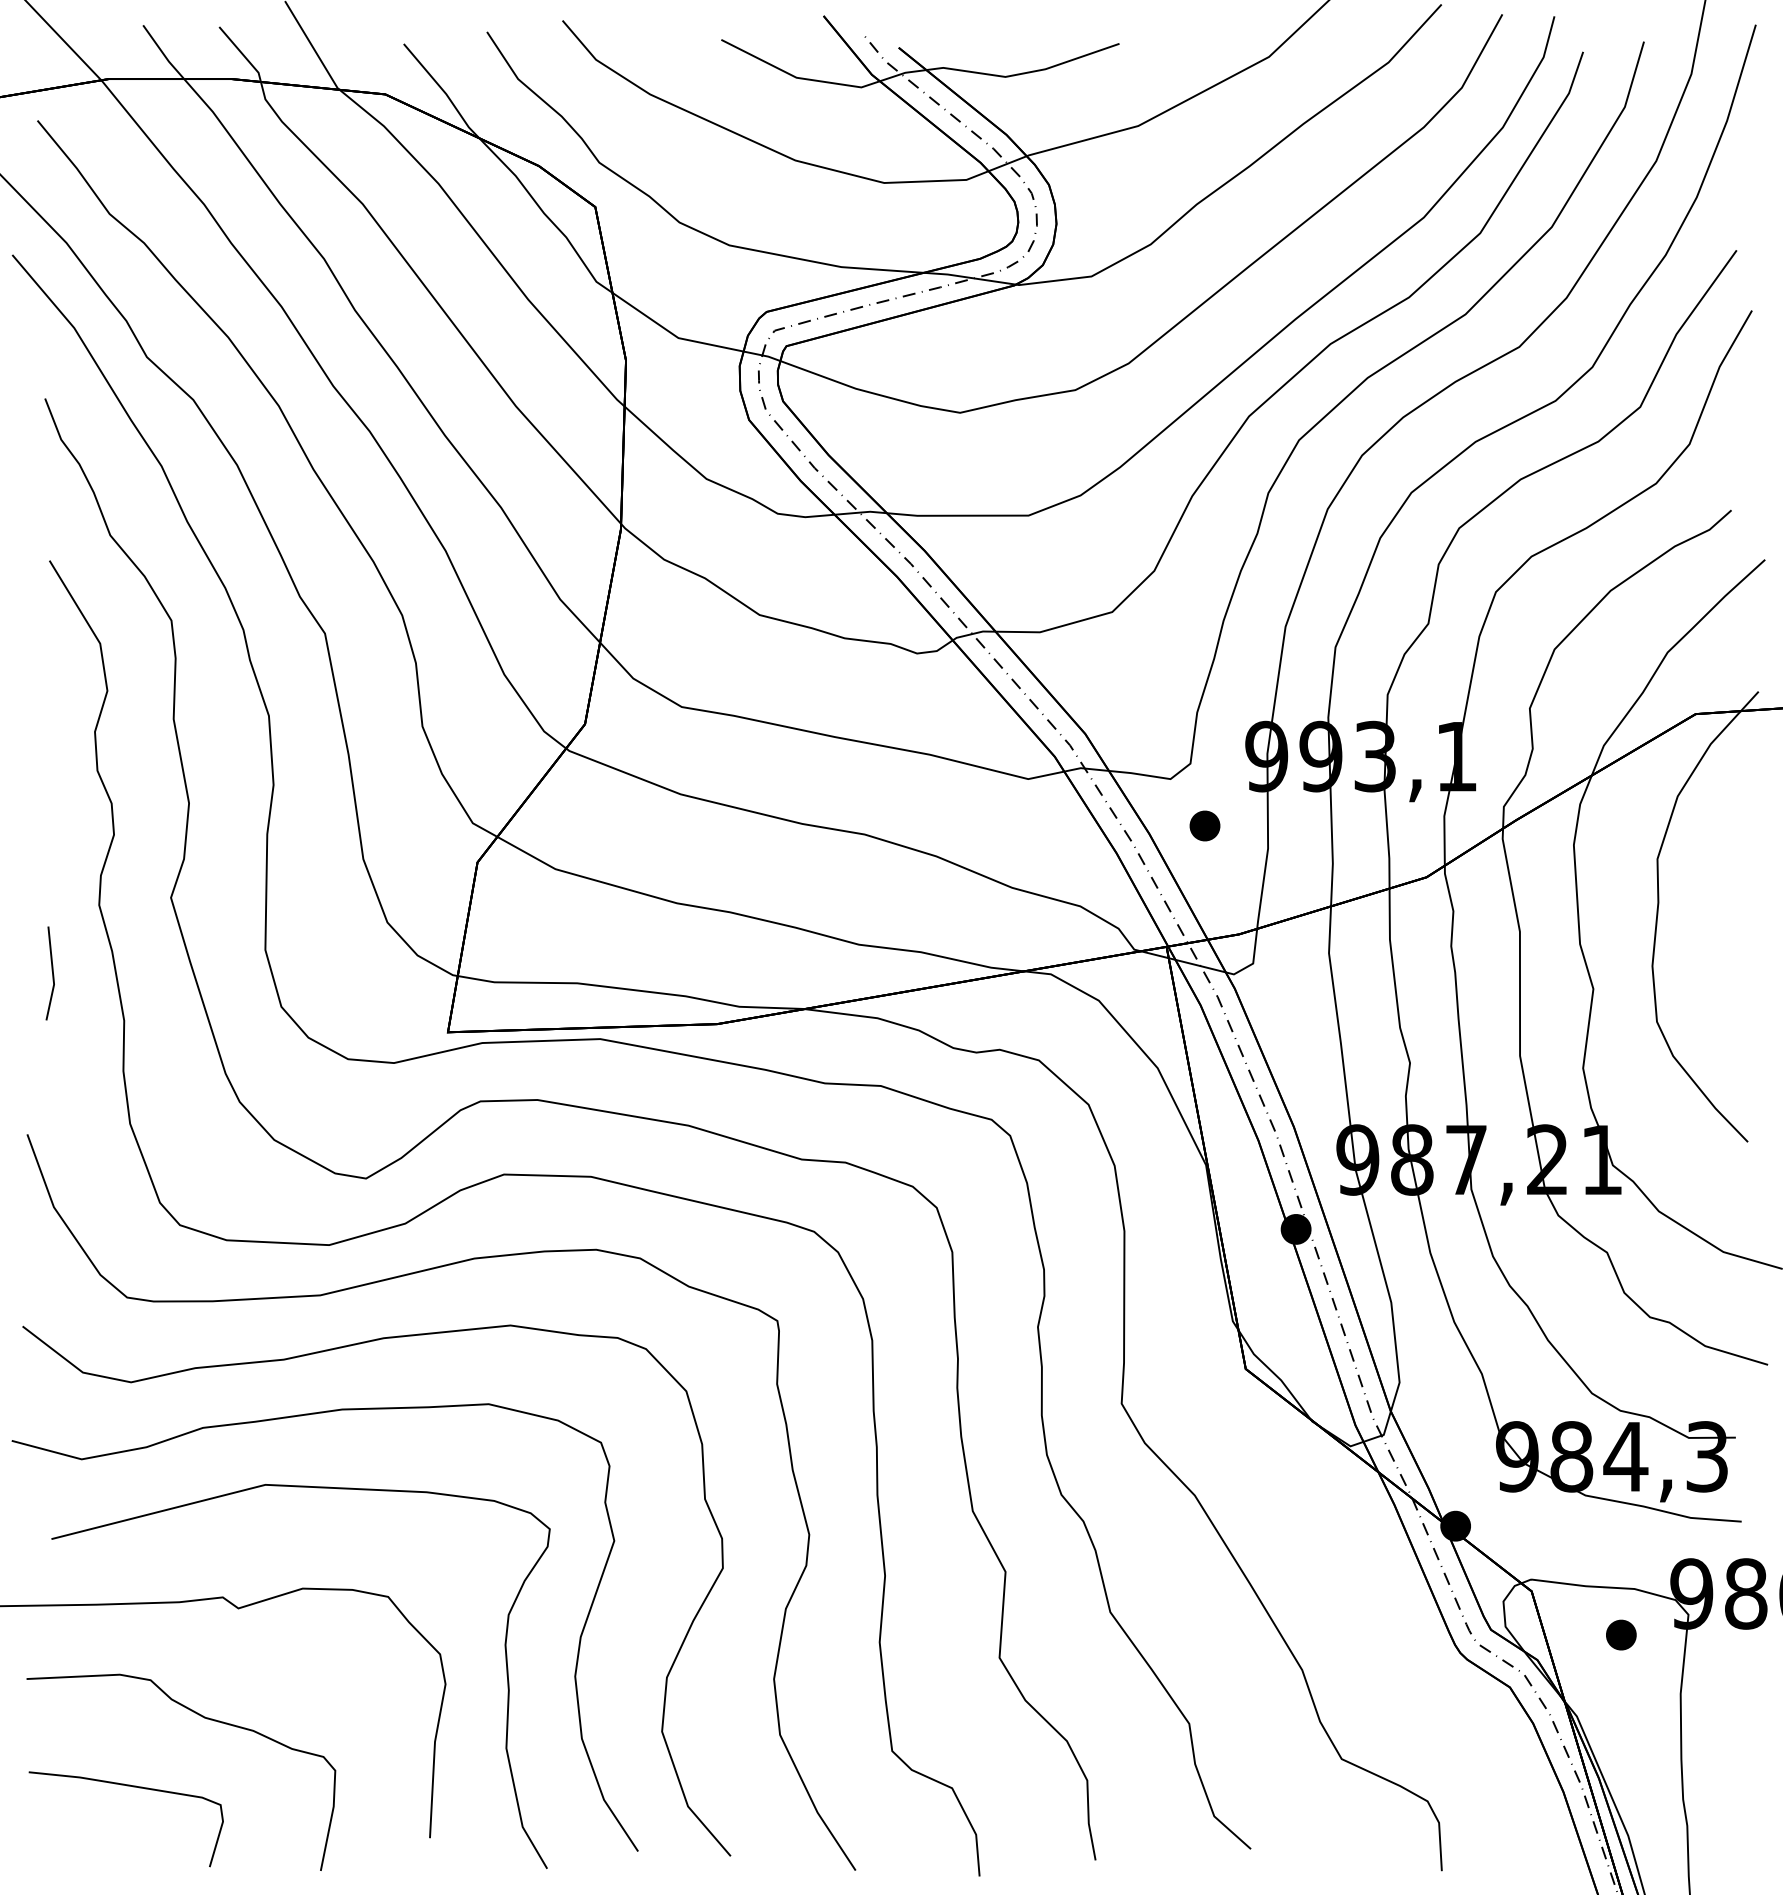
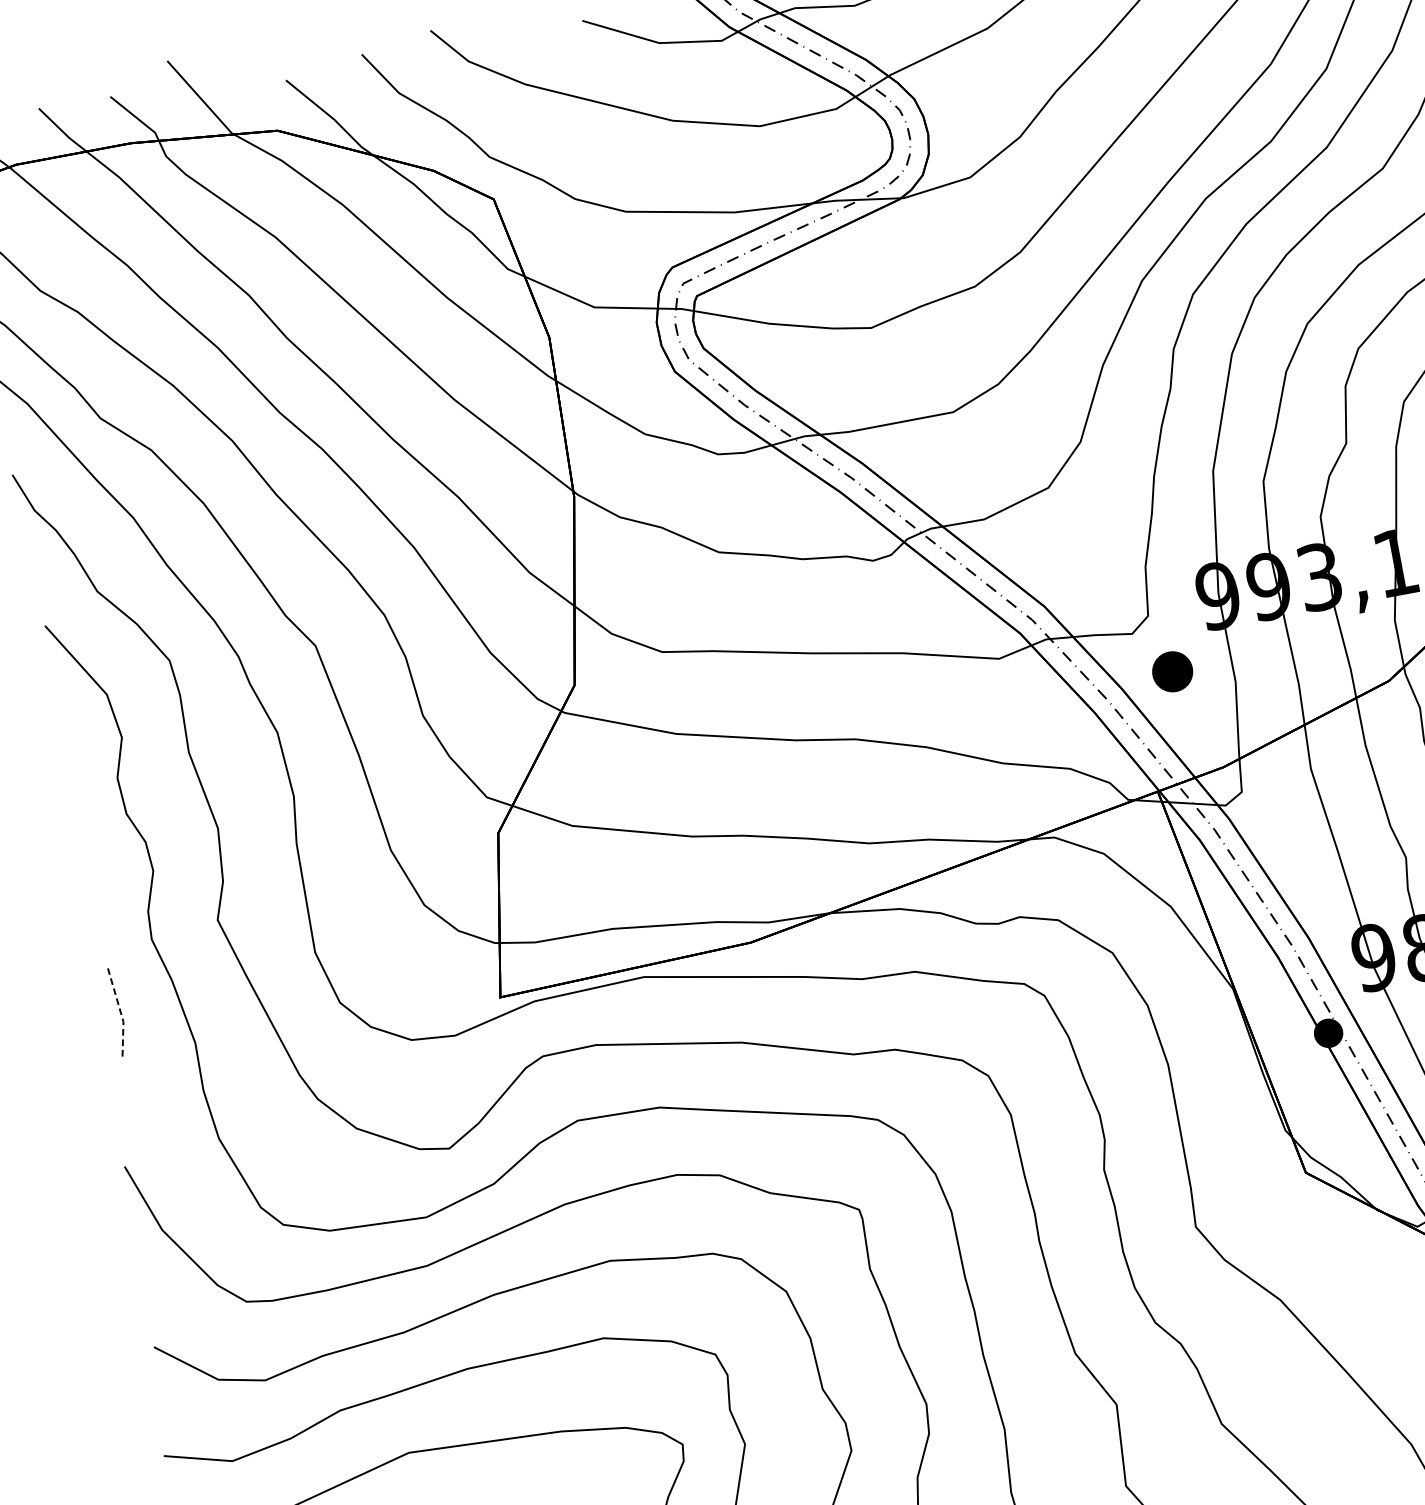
part: (1204, 825) -> (1172, 671), size x1.4
line: (53, 973) -> (120, 1011), solid -> dashed

